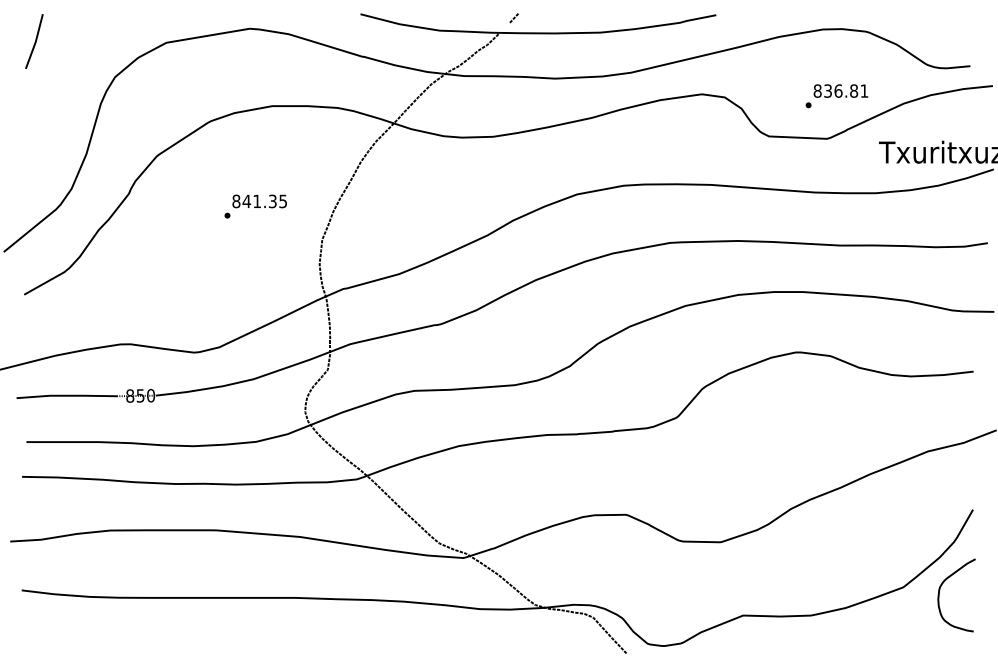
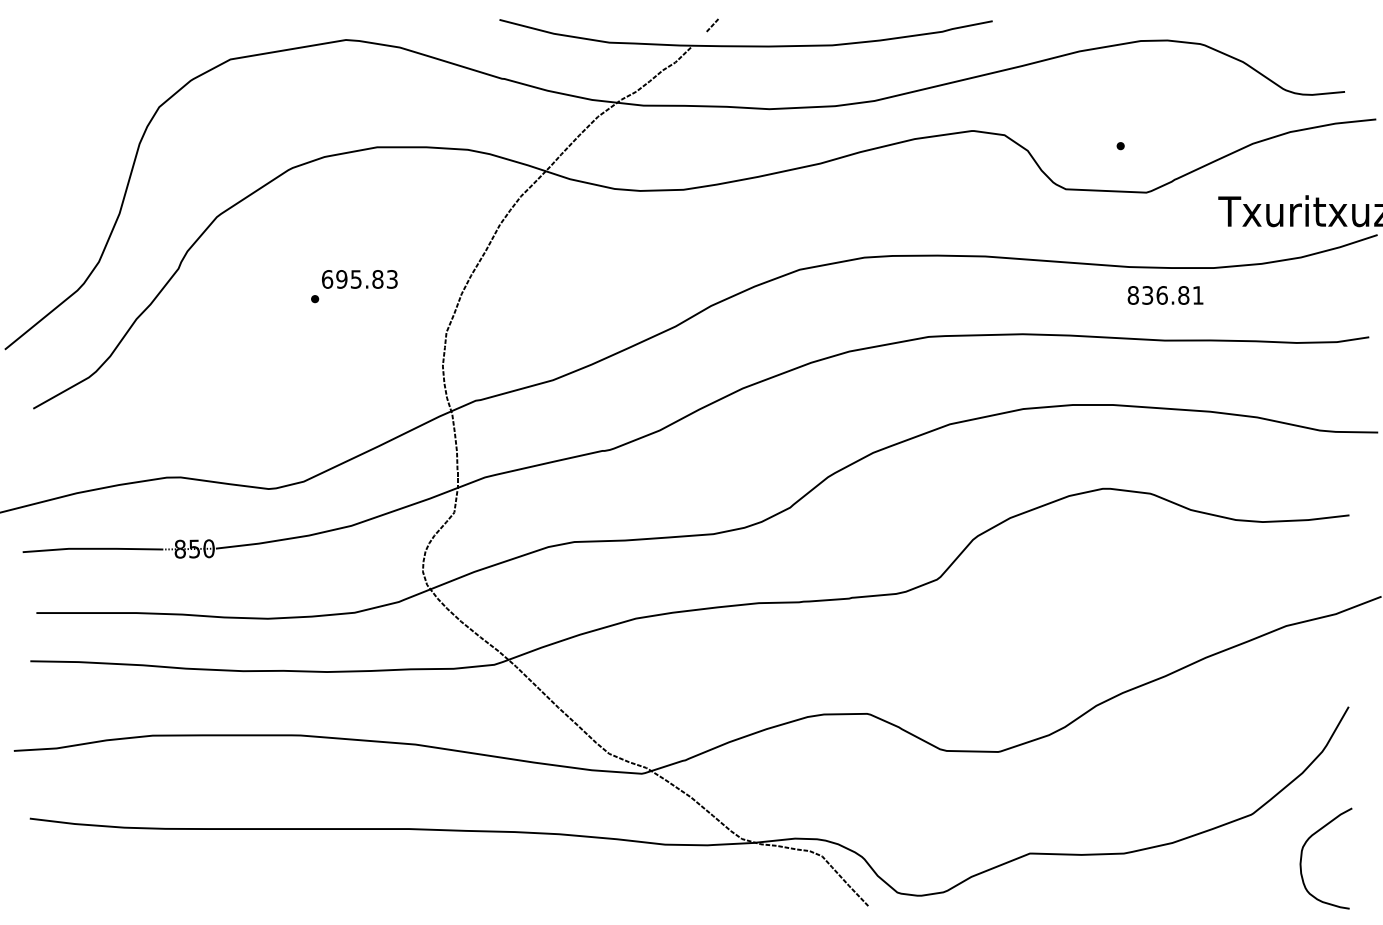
line: (35, 41) -> (48, 57), removed
text: (840, 91) -> (1165, 295), moved
text: (259, 201) -> (359, 279), 841.35 -> 695.83
curve: (939, 594) -> (1302, 857), moved

